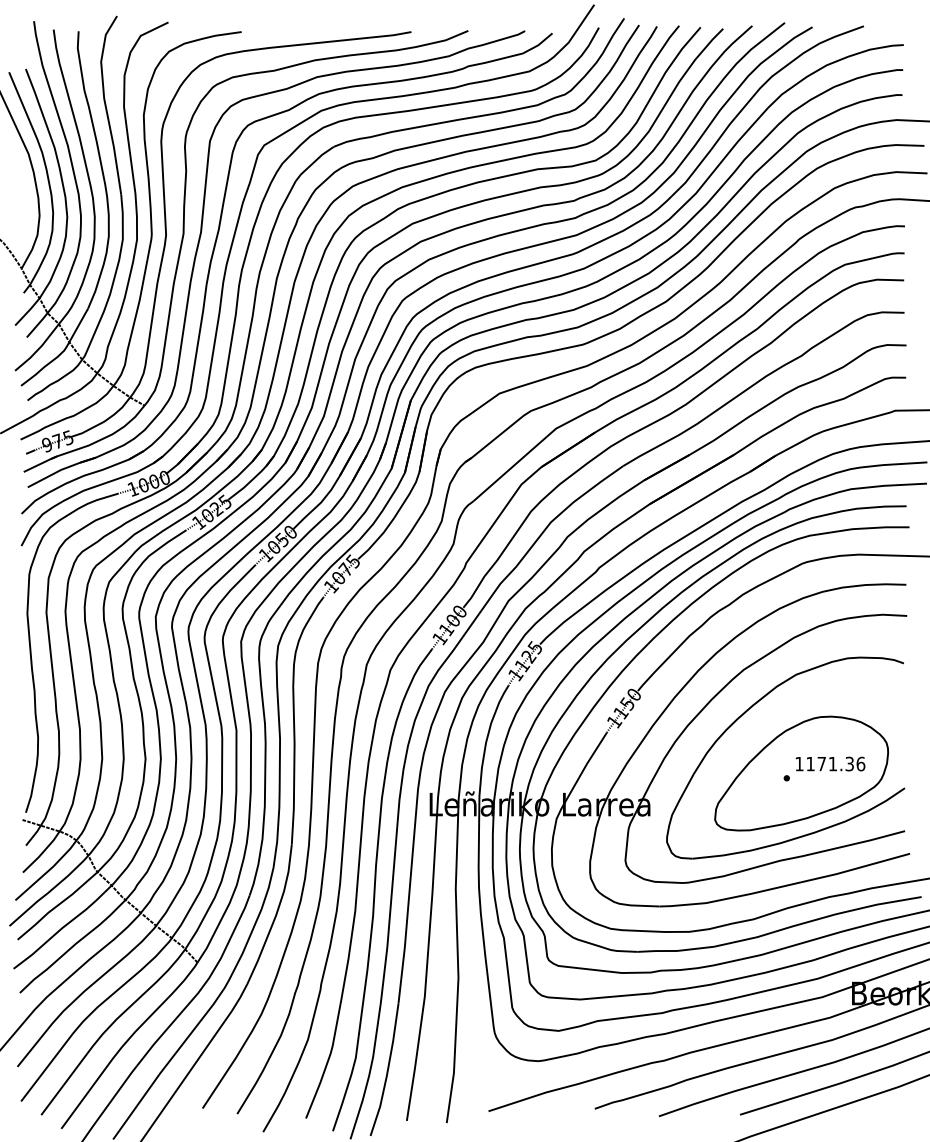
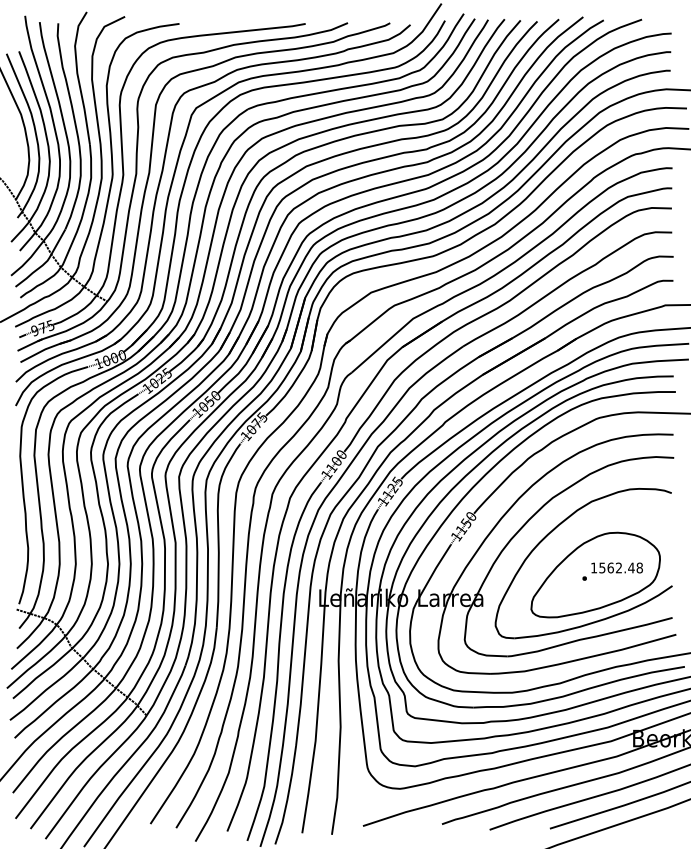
text: (835, 763) -> (620, 567), 1171.36 -> 1562.48

